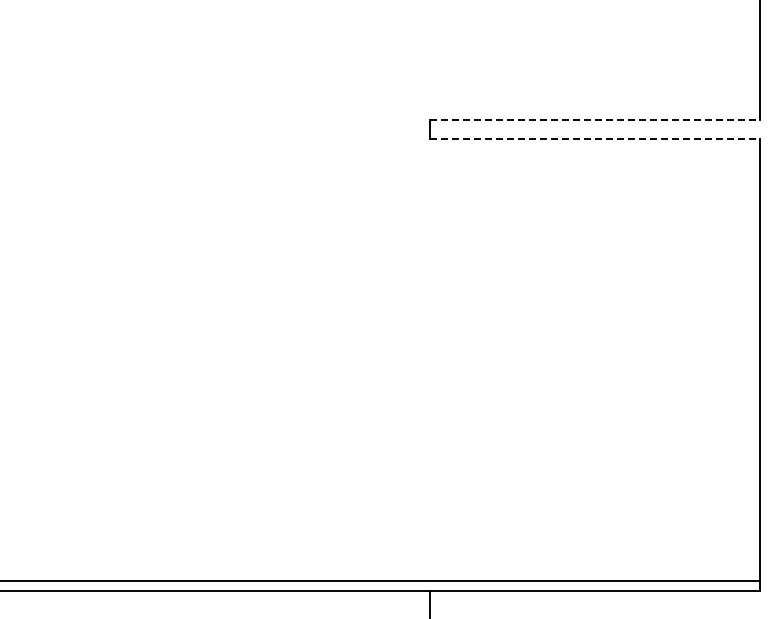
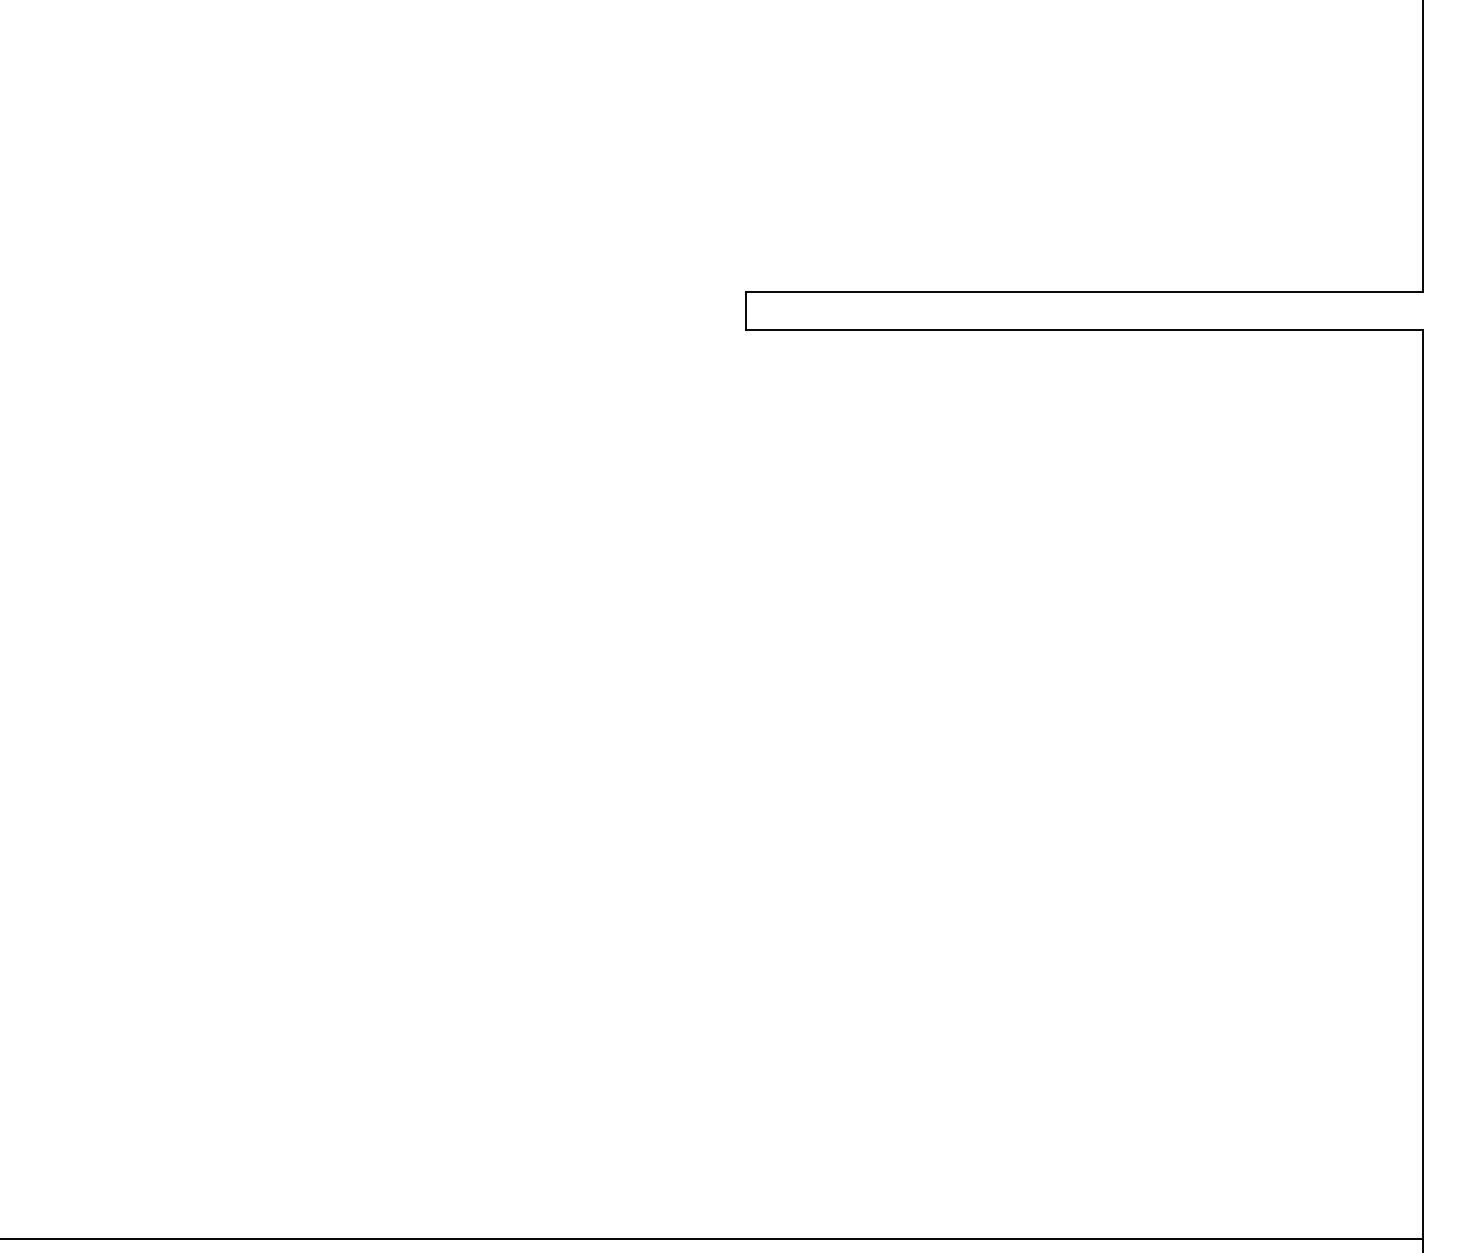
line: (595, 120) -> (1085, 292), dashed -> solid
line: (595, 138) -> (1085, 329), dashed -> solid

